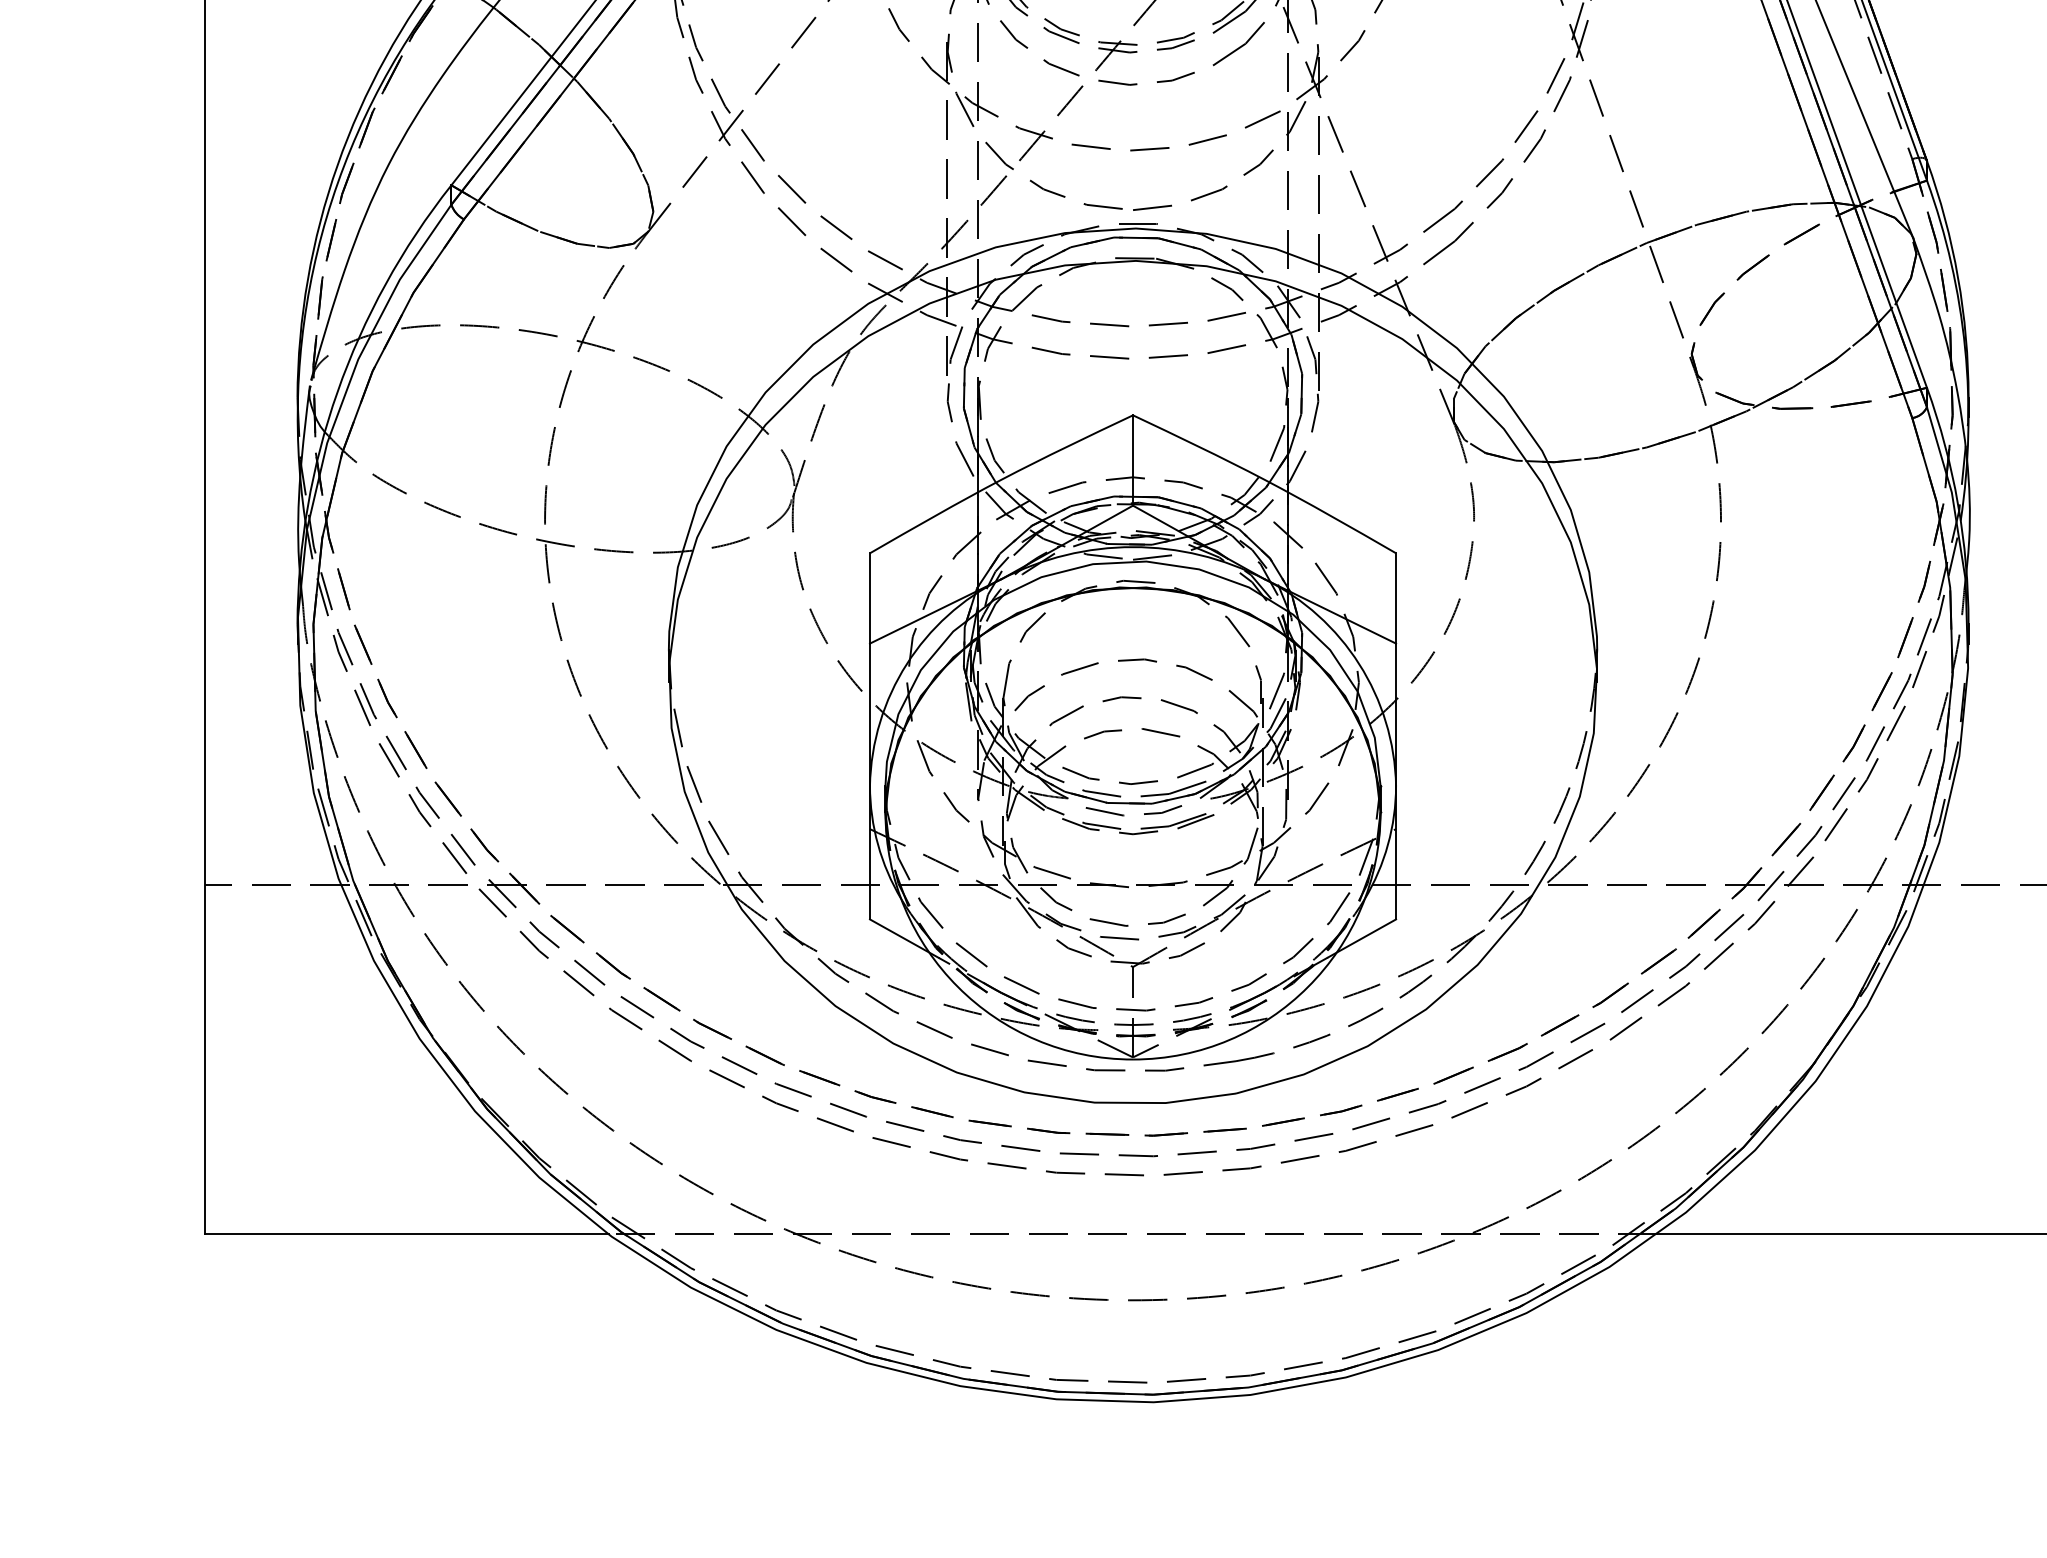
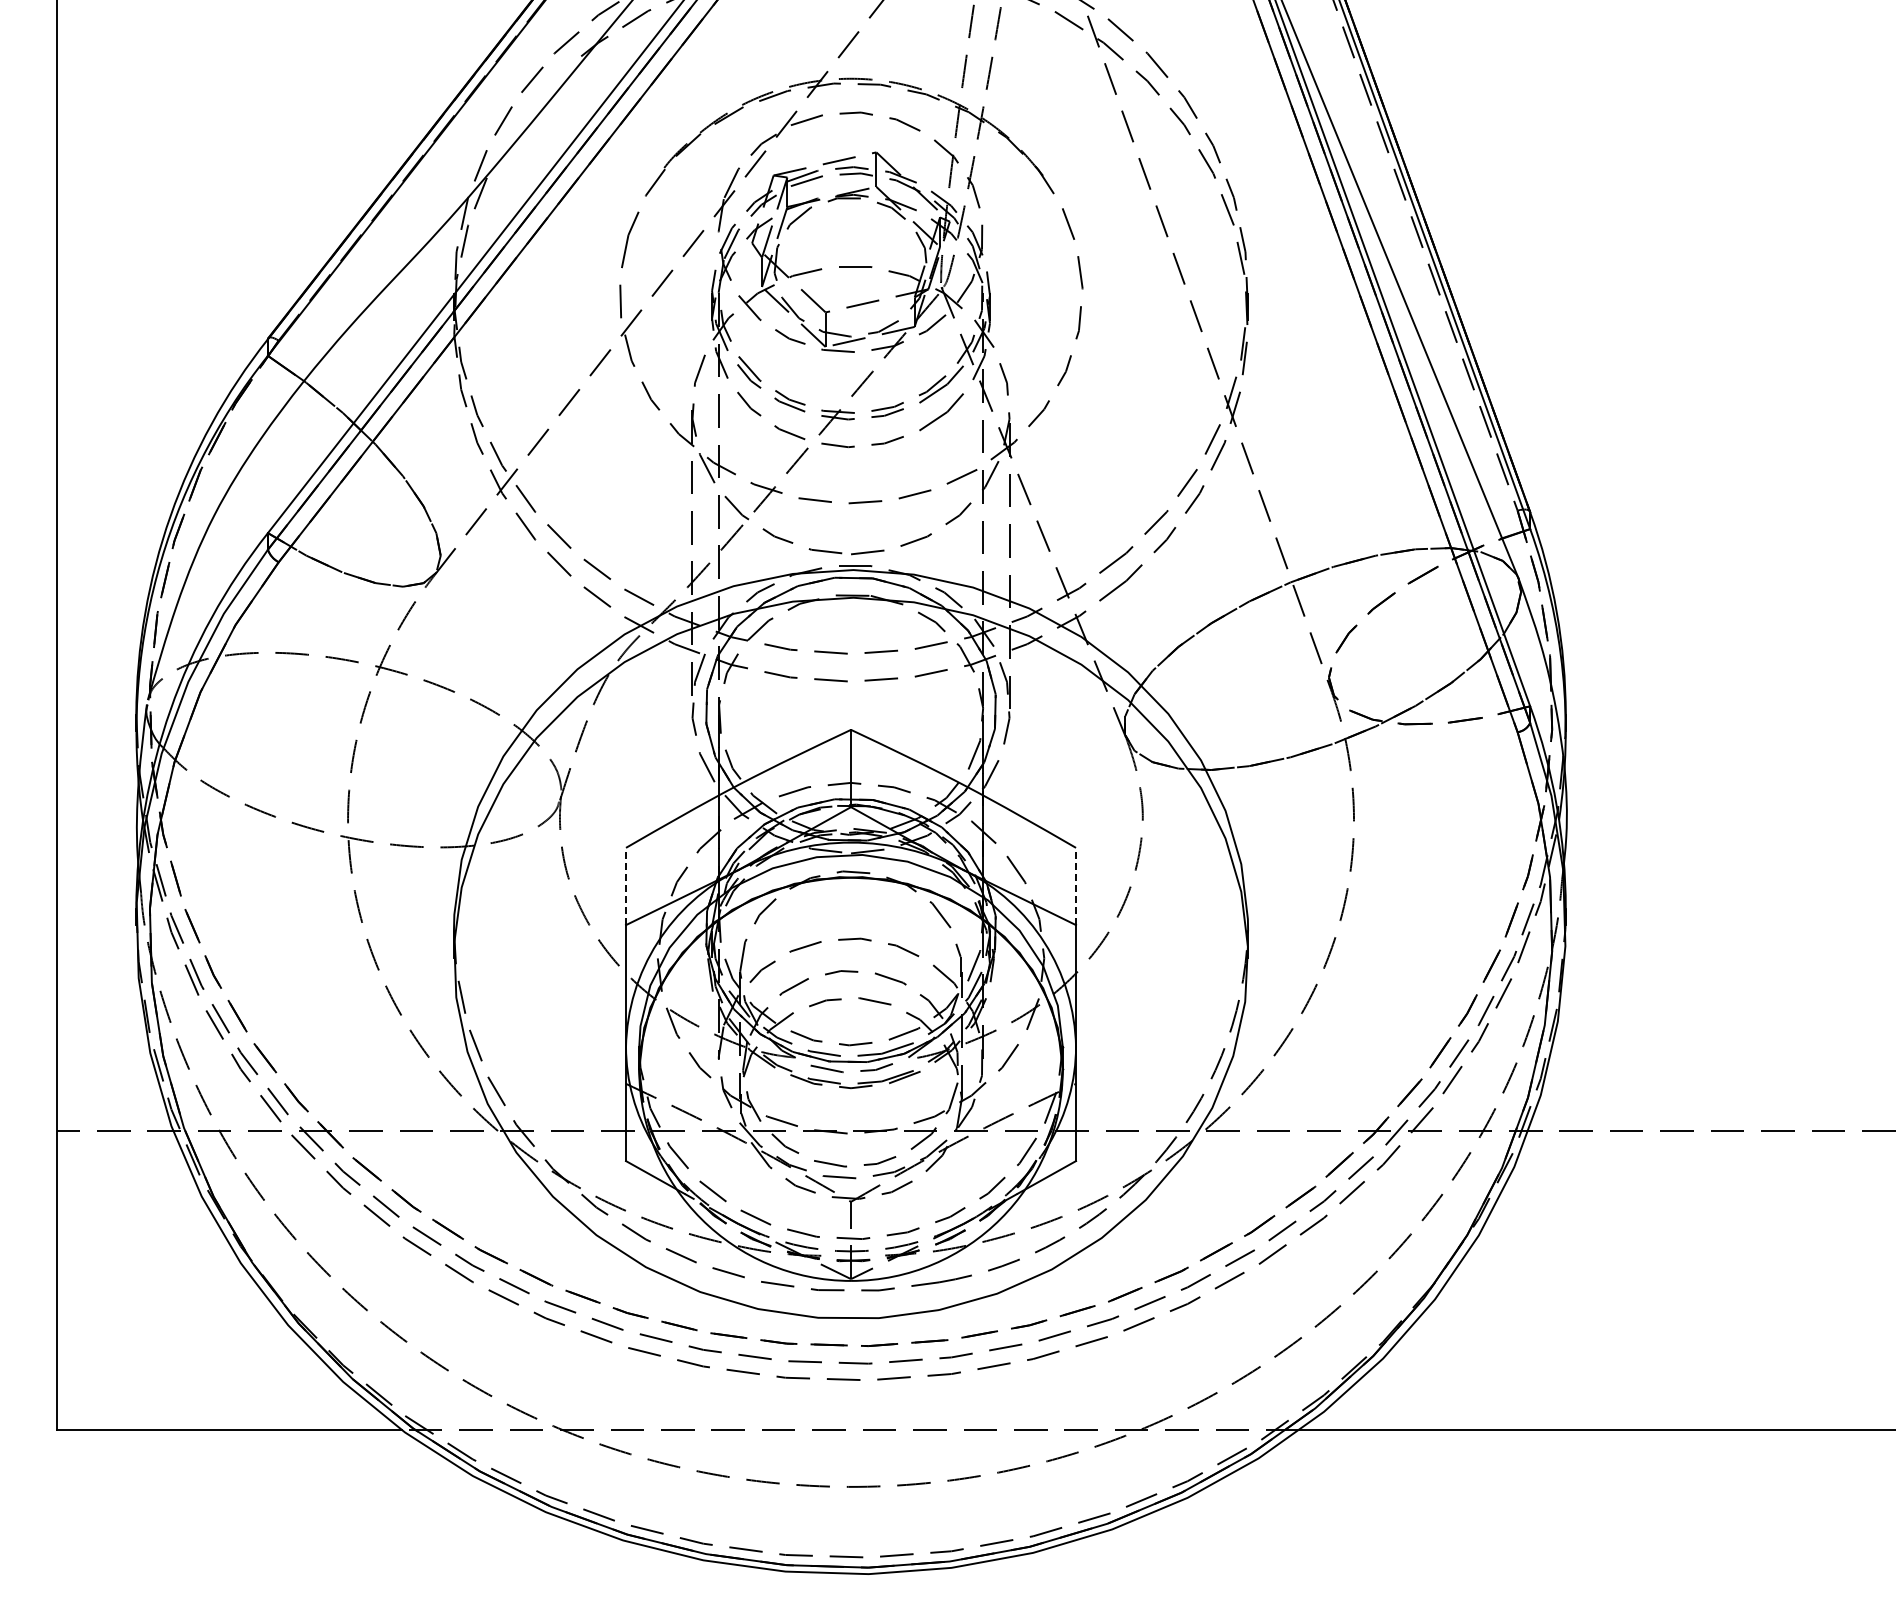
line: (870, 598) -> (626, 886), solid -> dashed
line: (1396, 598) -> (1076, 886), solid -> dashed

